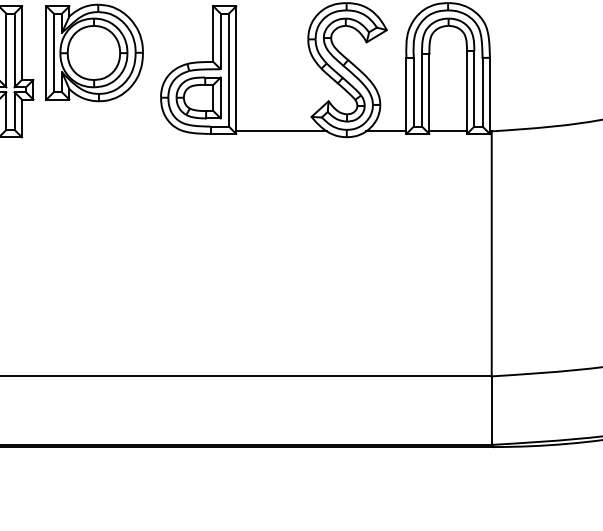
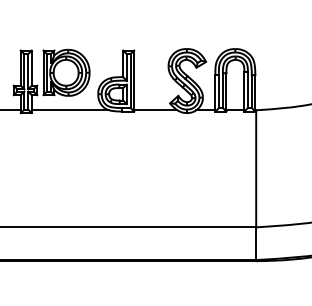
line: (102, 131) -> (70, 110), added

